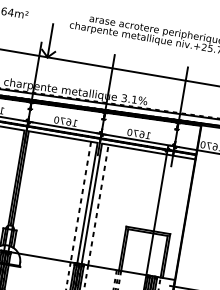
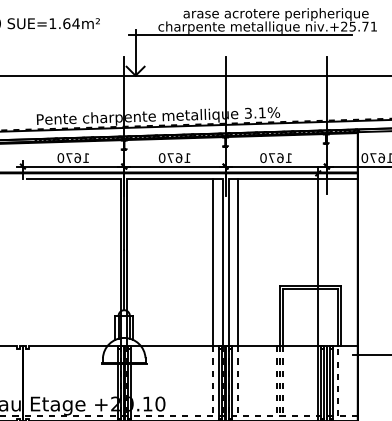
line: (128, 40) -> (240, 34), added
line: (80, 202) -> (213, 263), dashed -> solid
line: (98, 204) -> (237, 262), dashed -> solid

